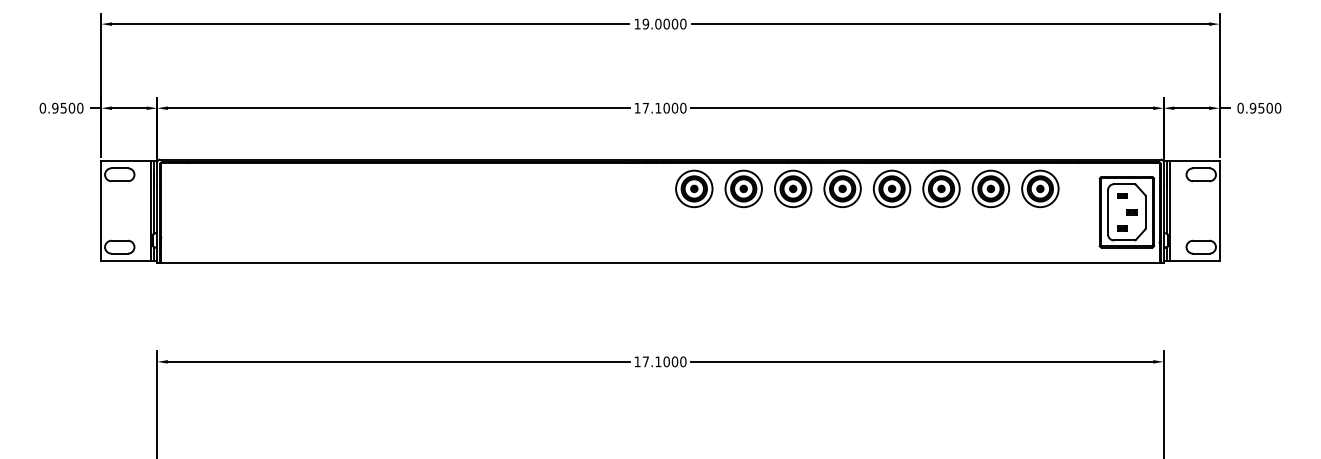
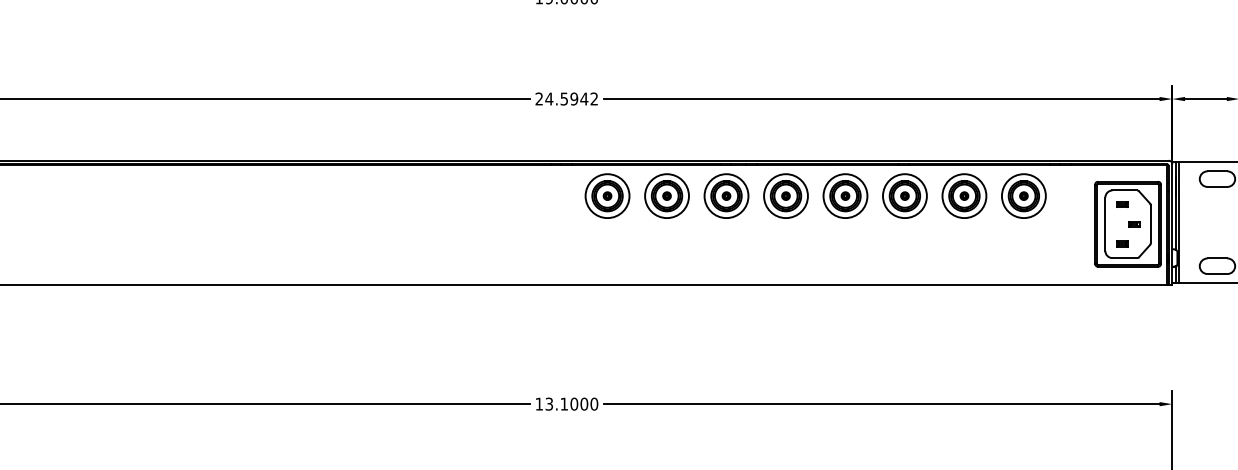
text: (660, 107) -> (566, 98), 17.1000 -> 24.5942
text: (645, 361) -> (548, 403), 17.1000 -> 13.1000

